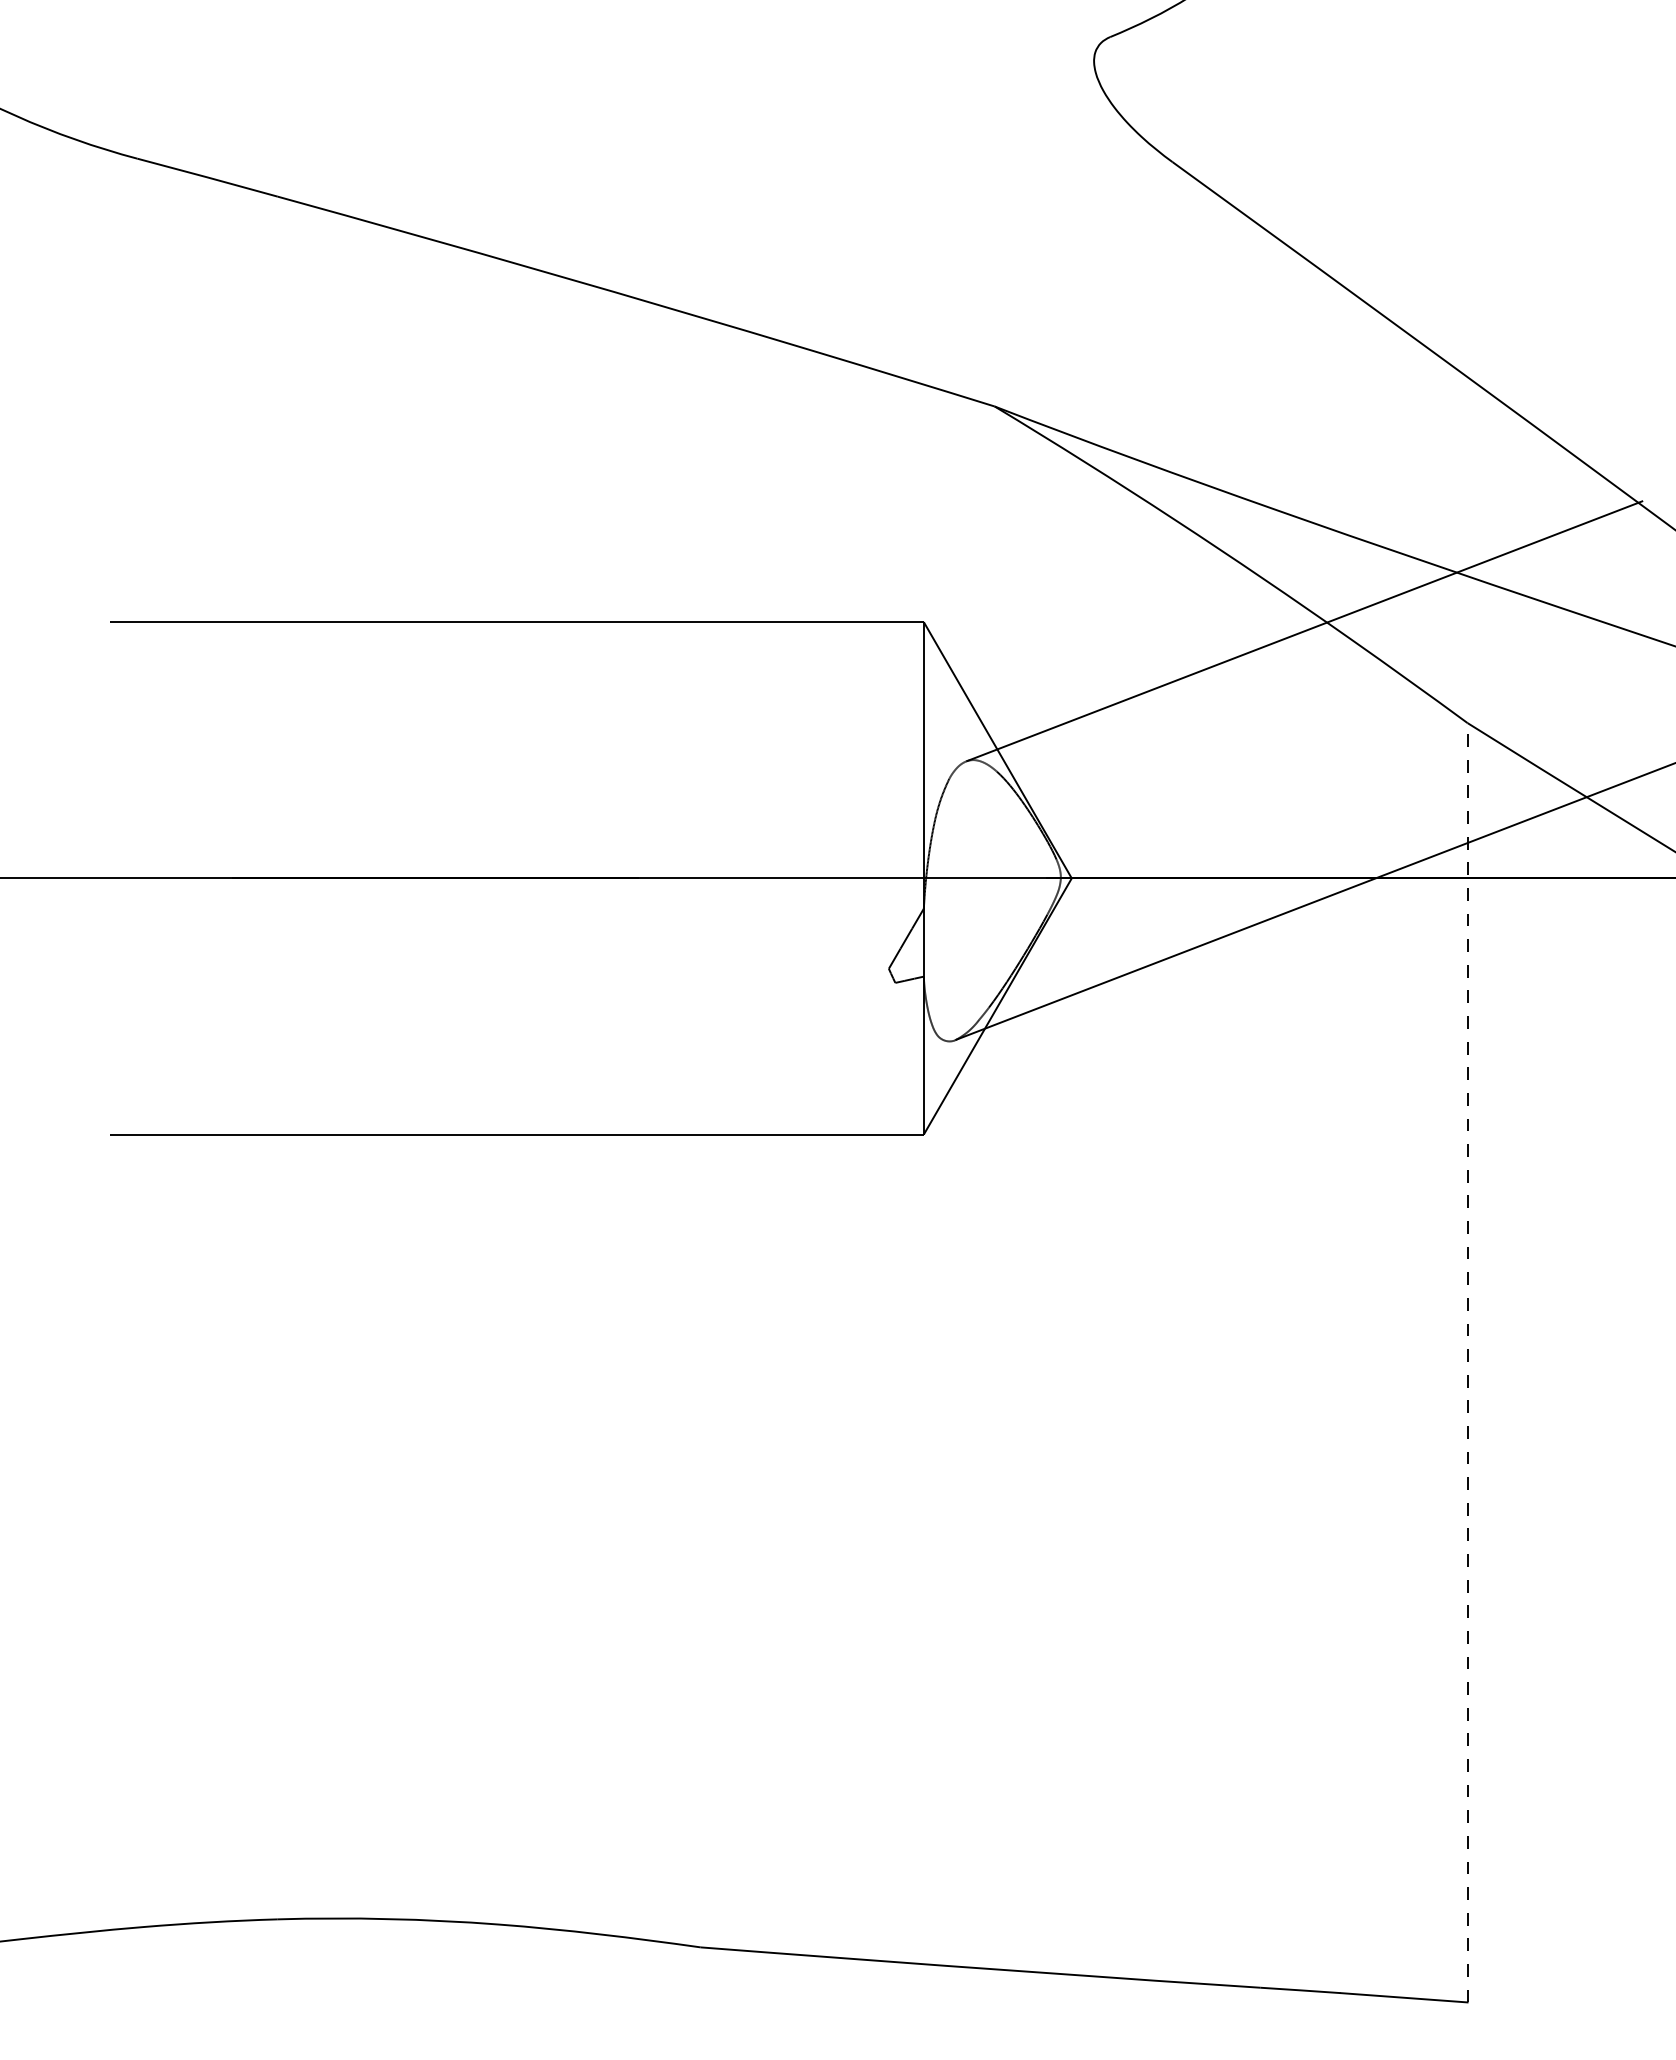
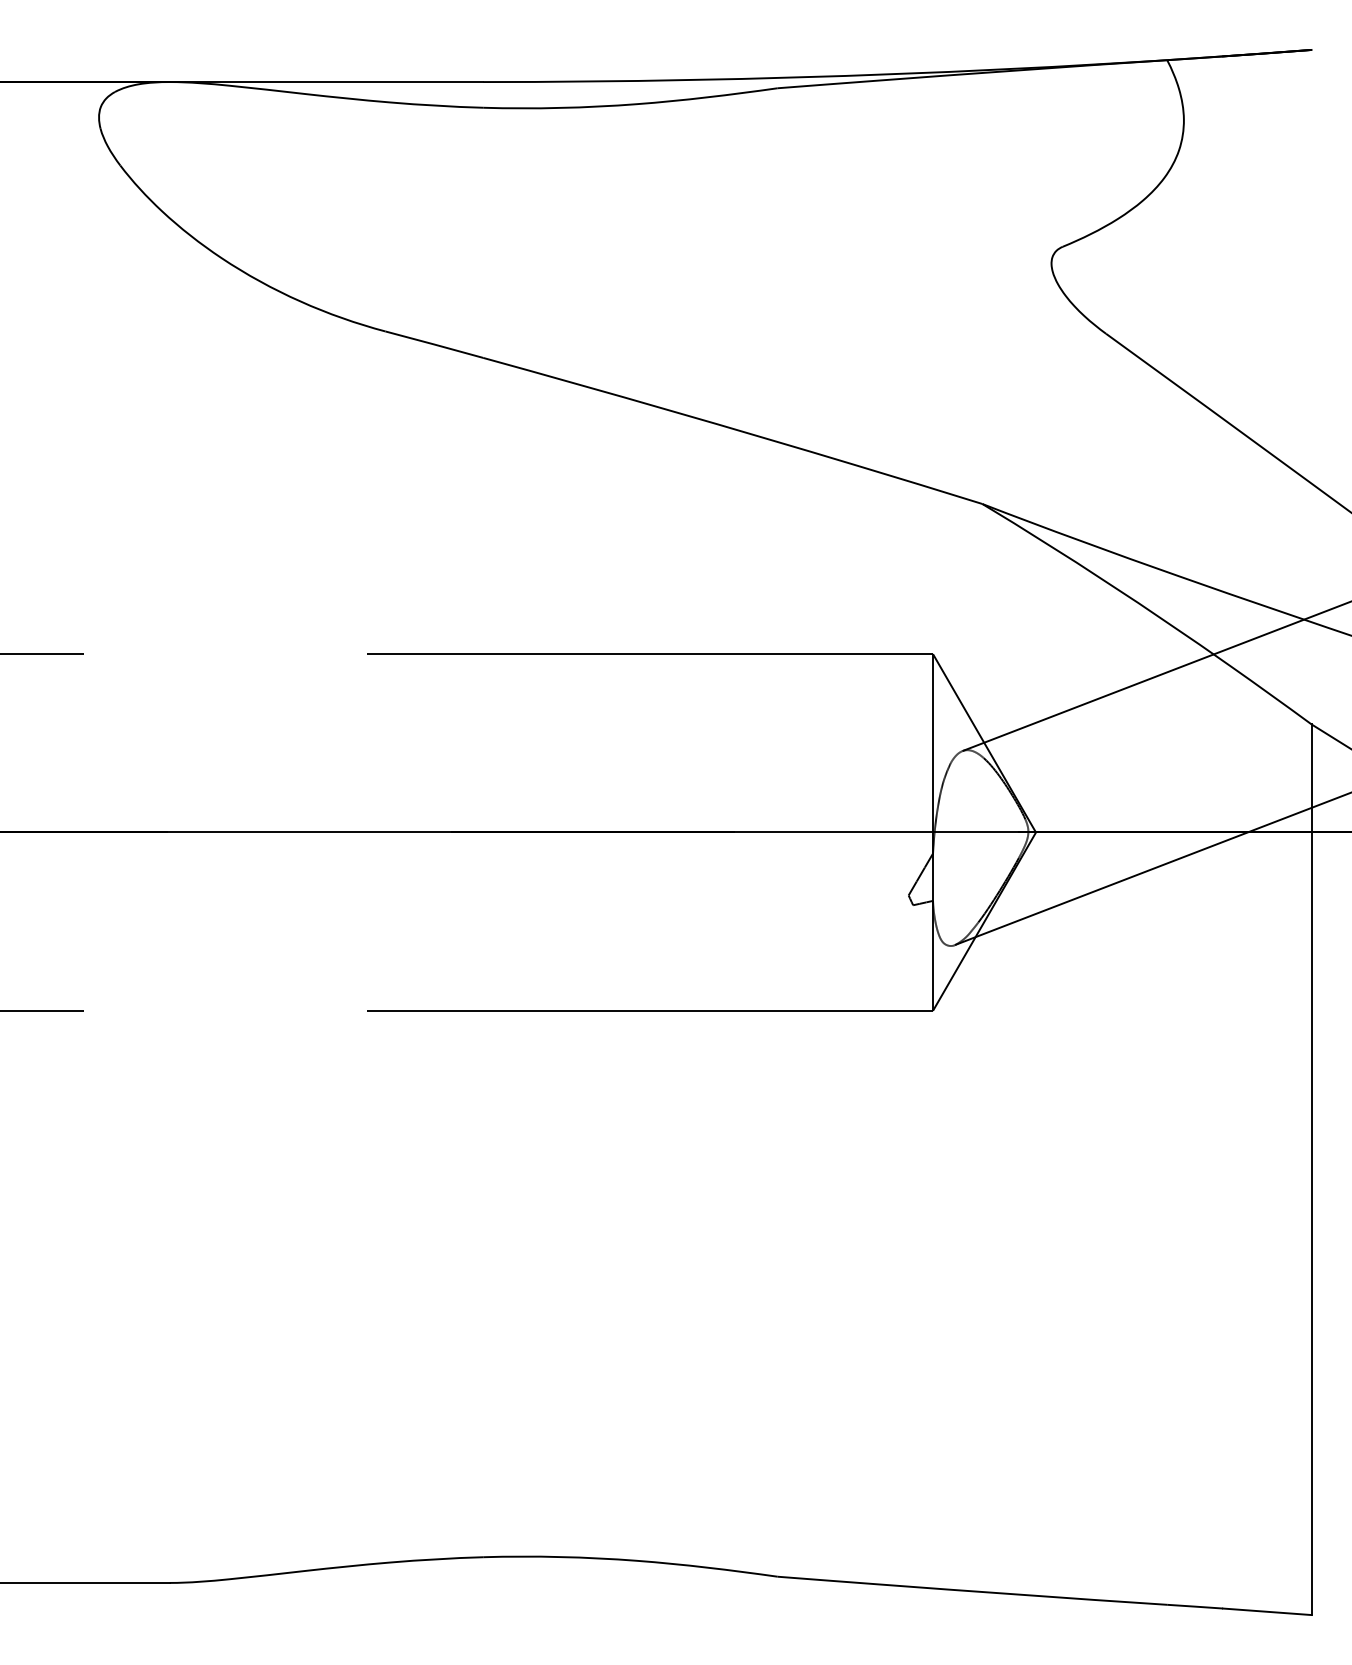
line: (1467, 1362) -> (1311, 1169), dashed -> solid

